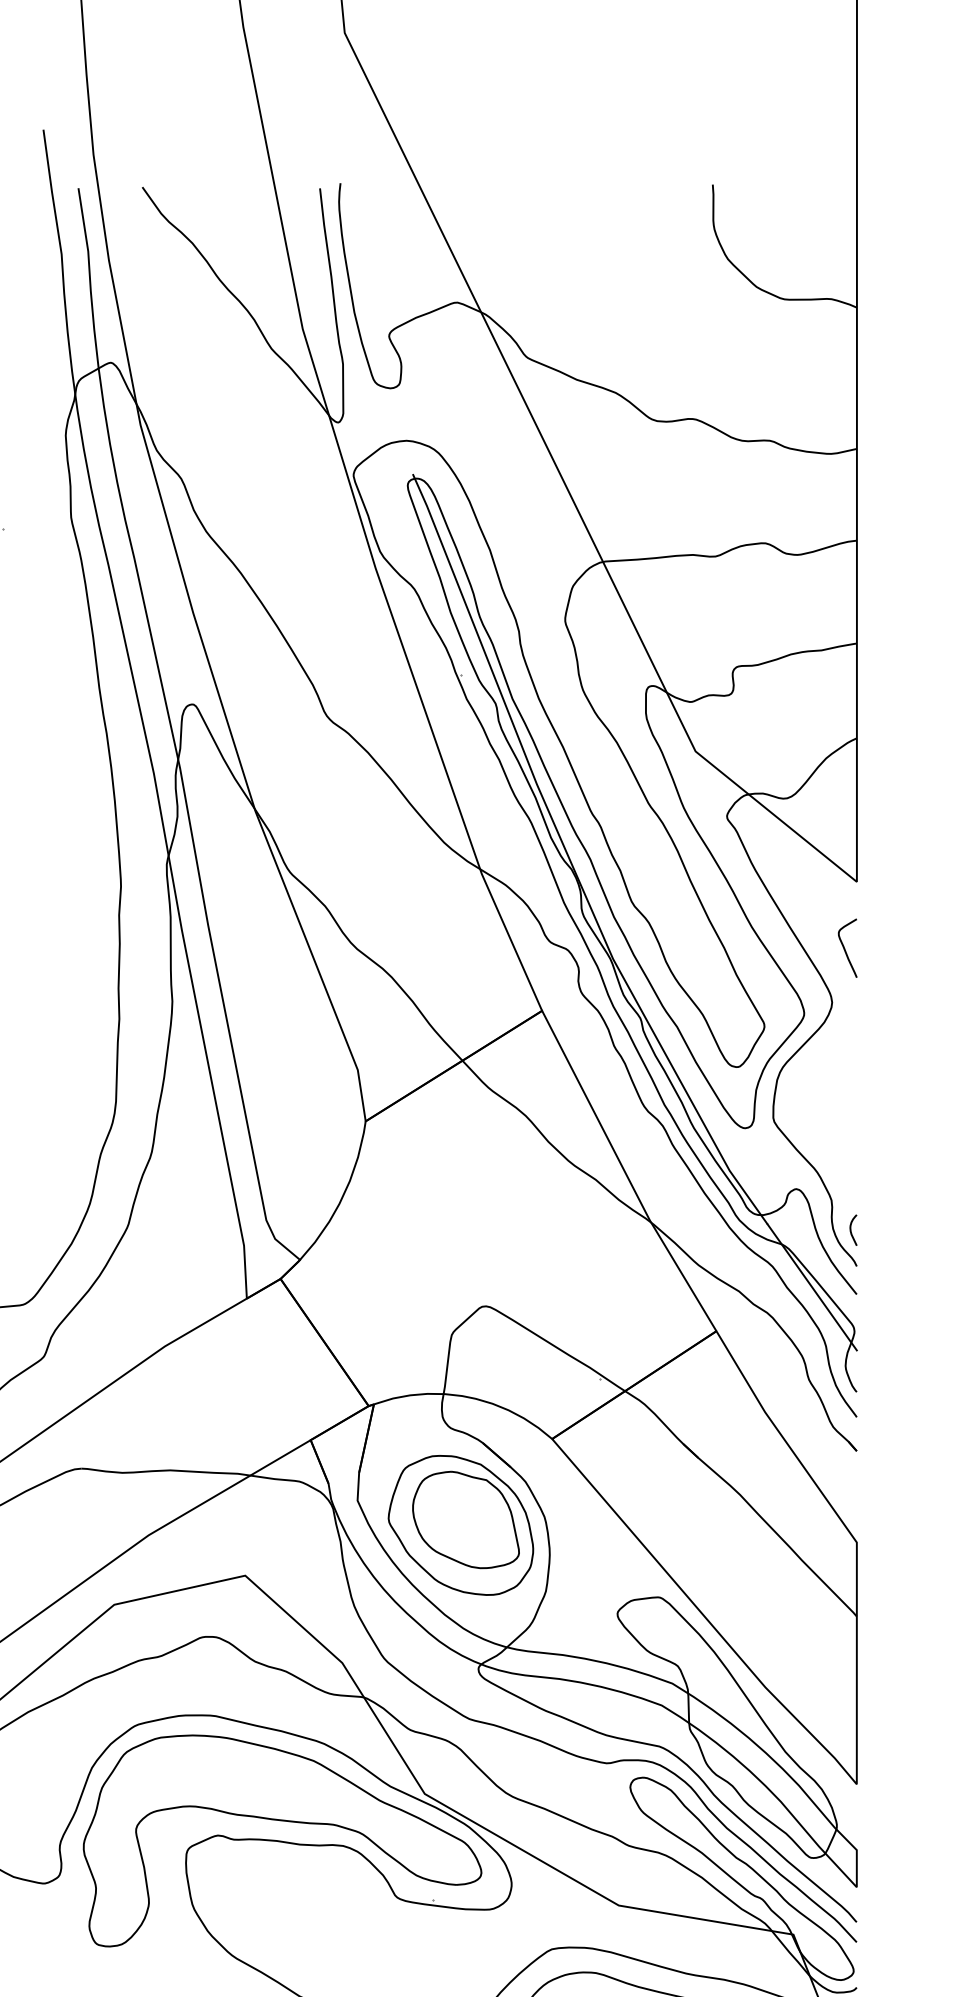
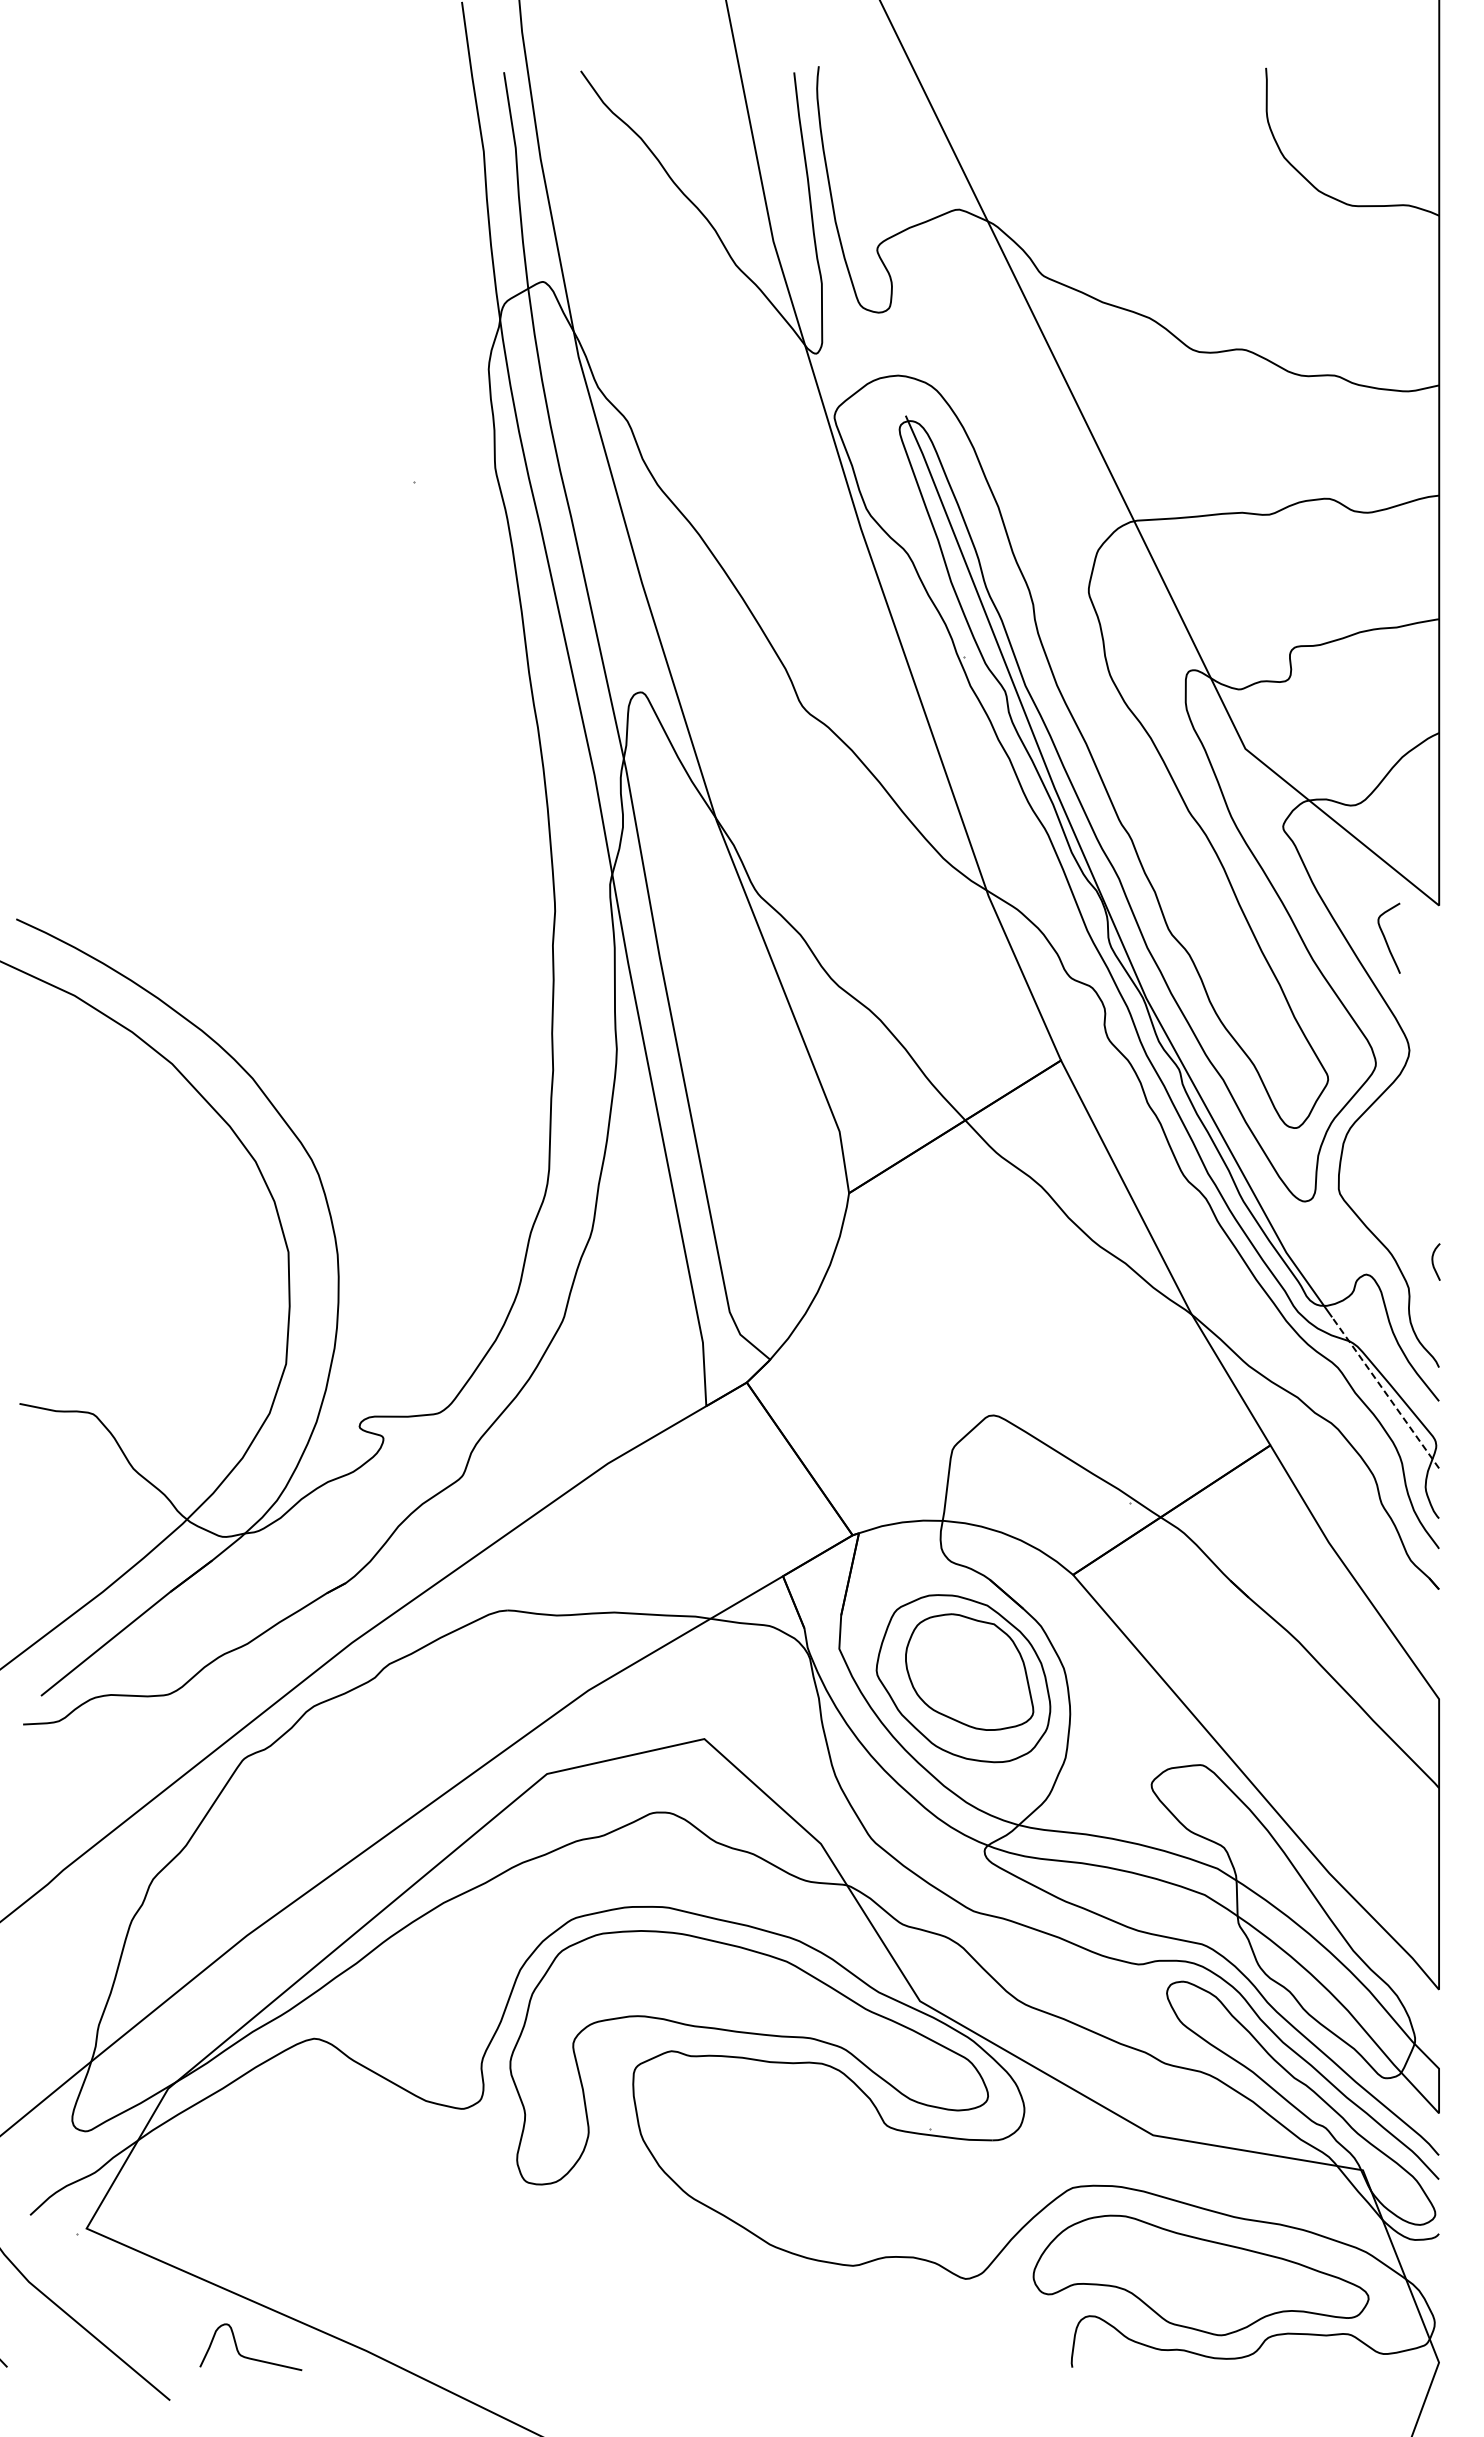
curve: (845, 949) -> (1386, 939), moved
curve: (851, 1229) -> (1433, 1261), moved
line: (812, 1287) -> (1385, 1392), solid -> dashed

